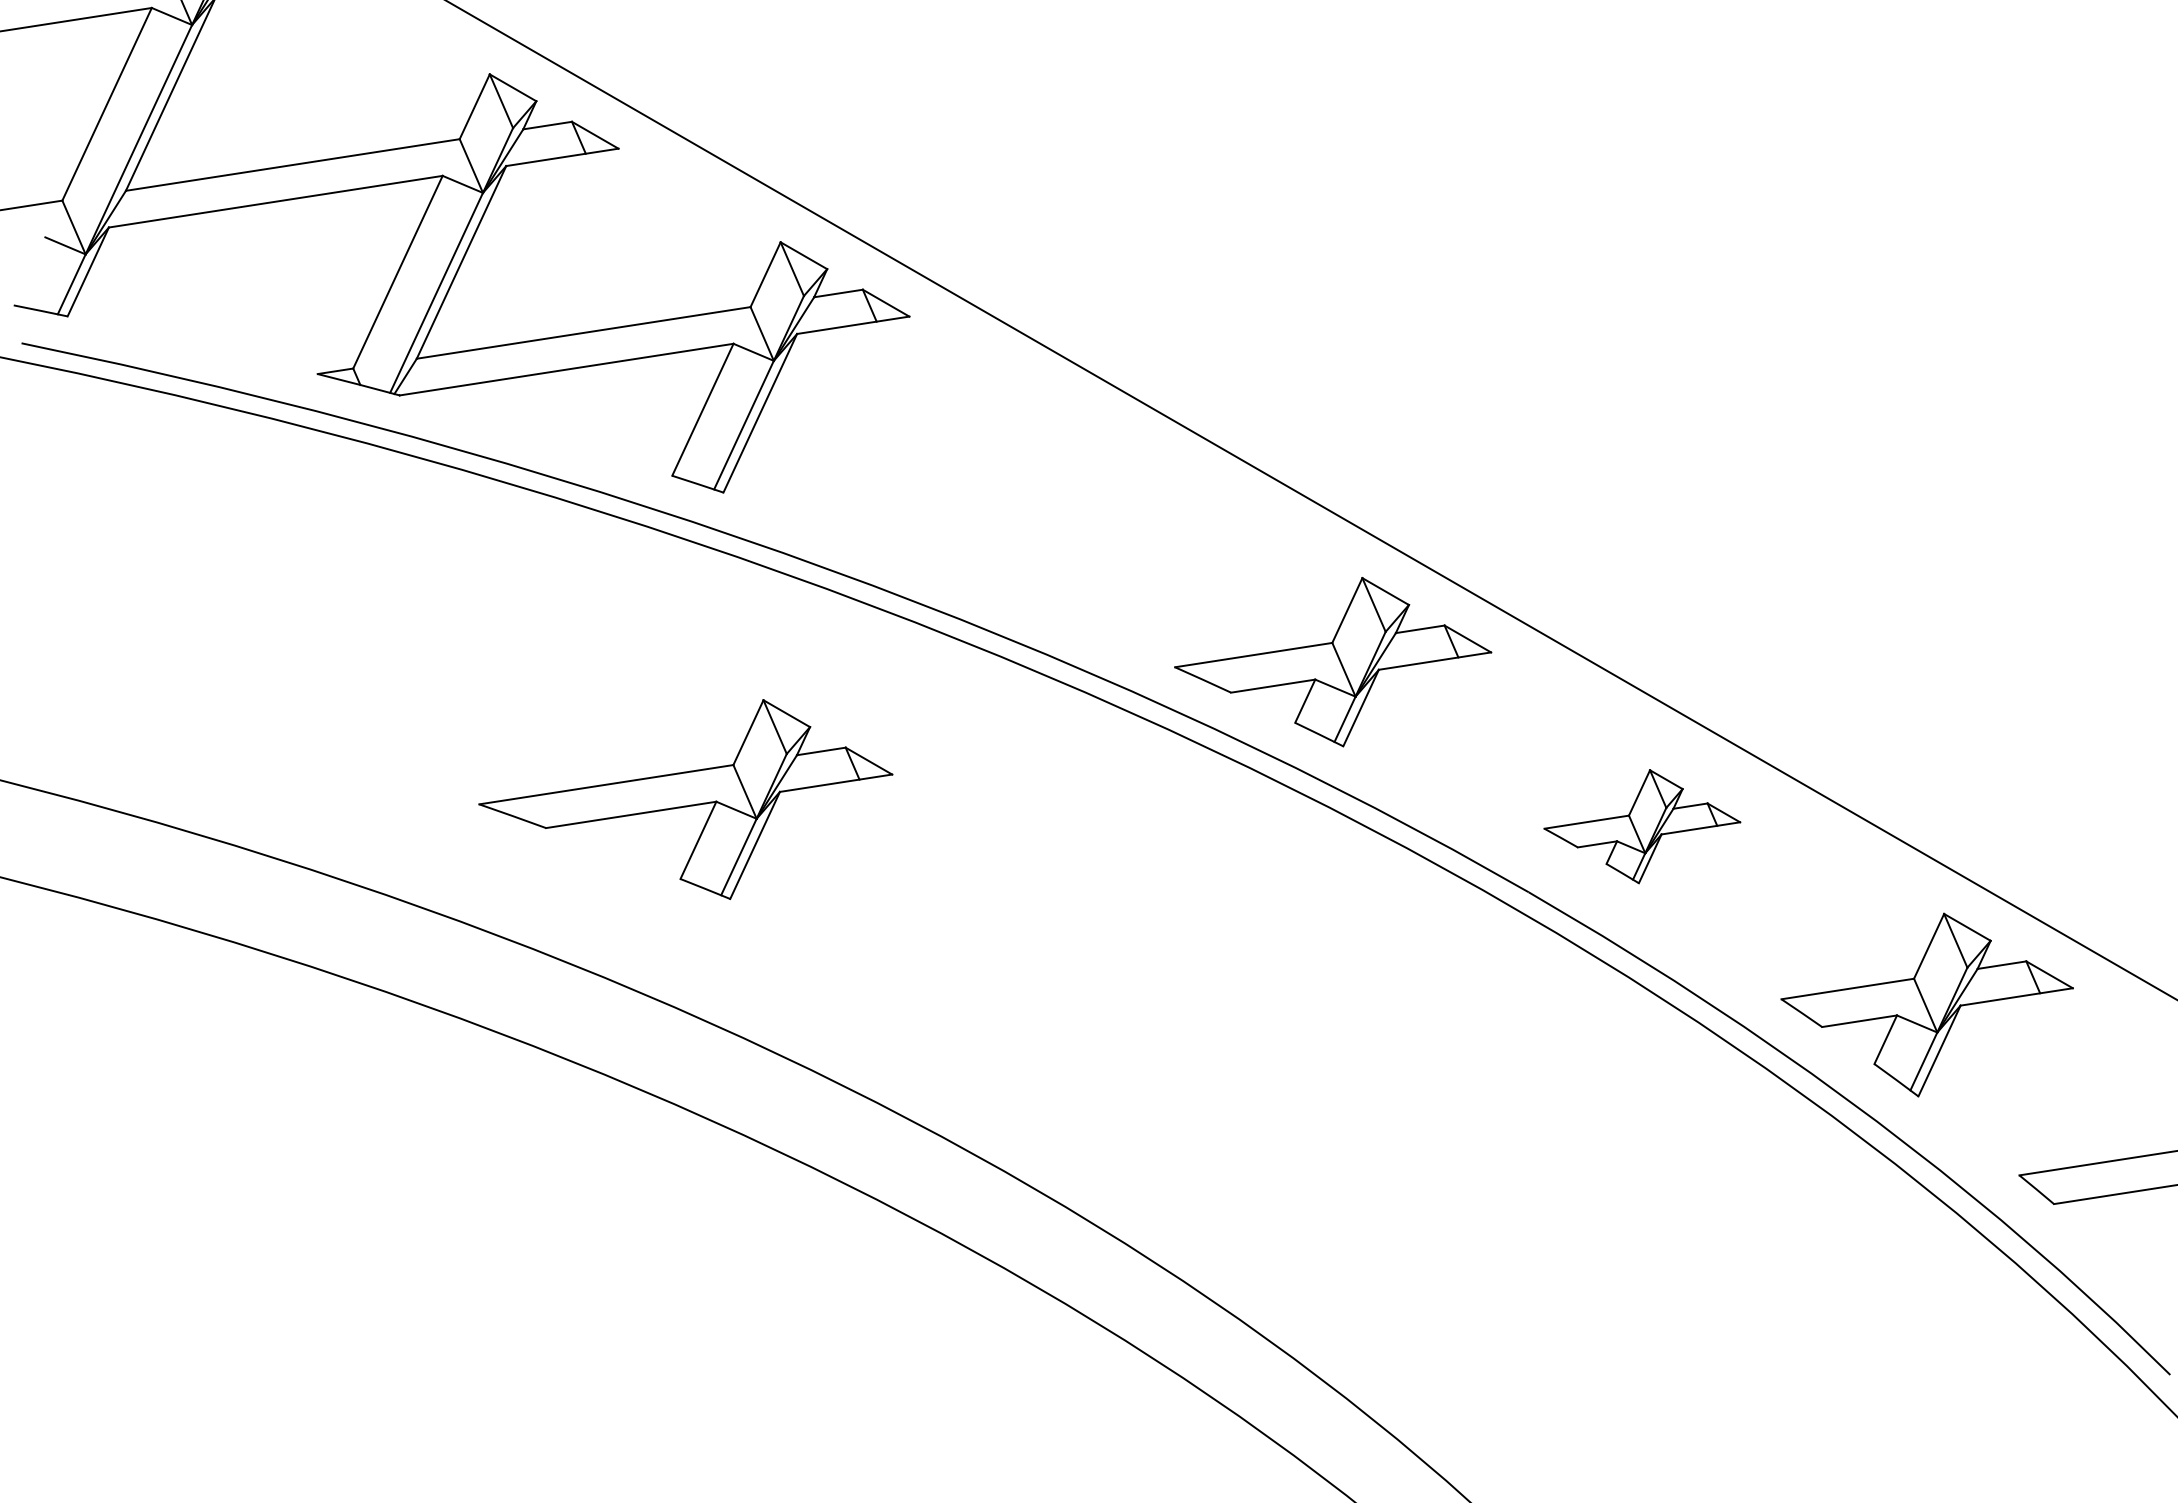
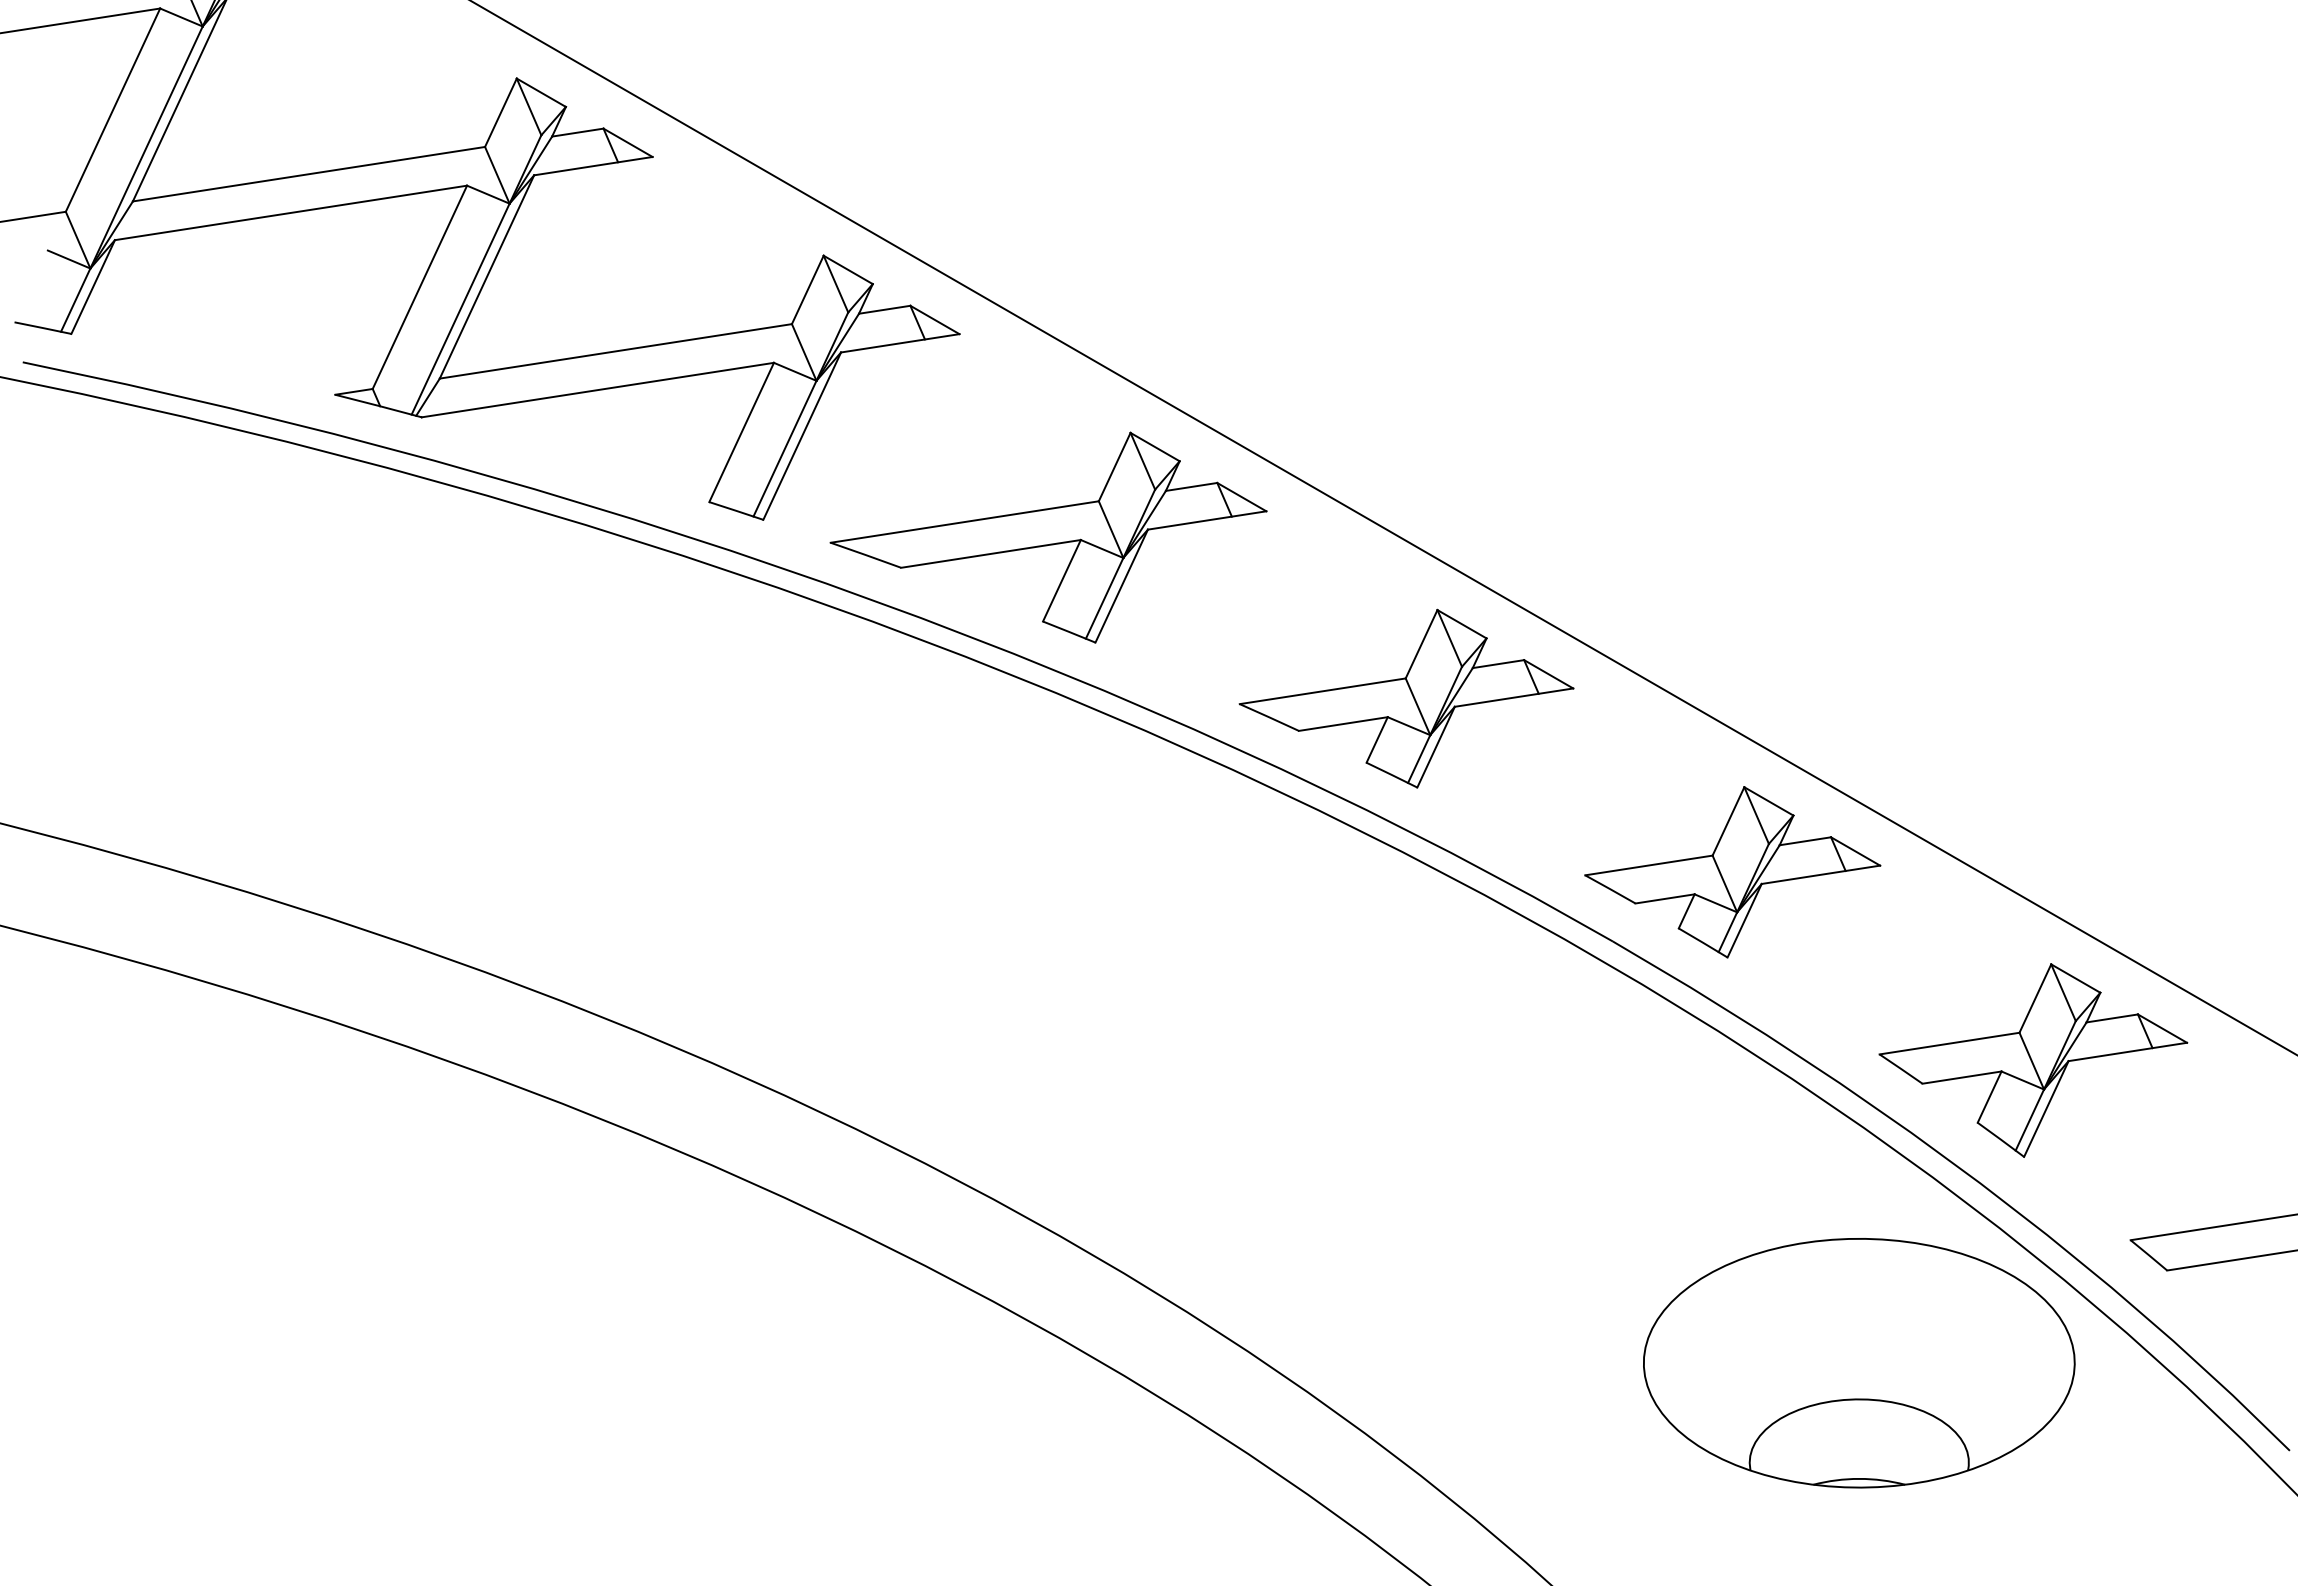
part: (685, 799) -> (1048, 537), moved
part: (1642, 826) -> (1732, 872), size x1.43
part: (1762, 1292) -> (1859, 1363), added

